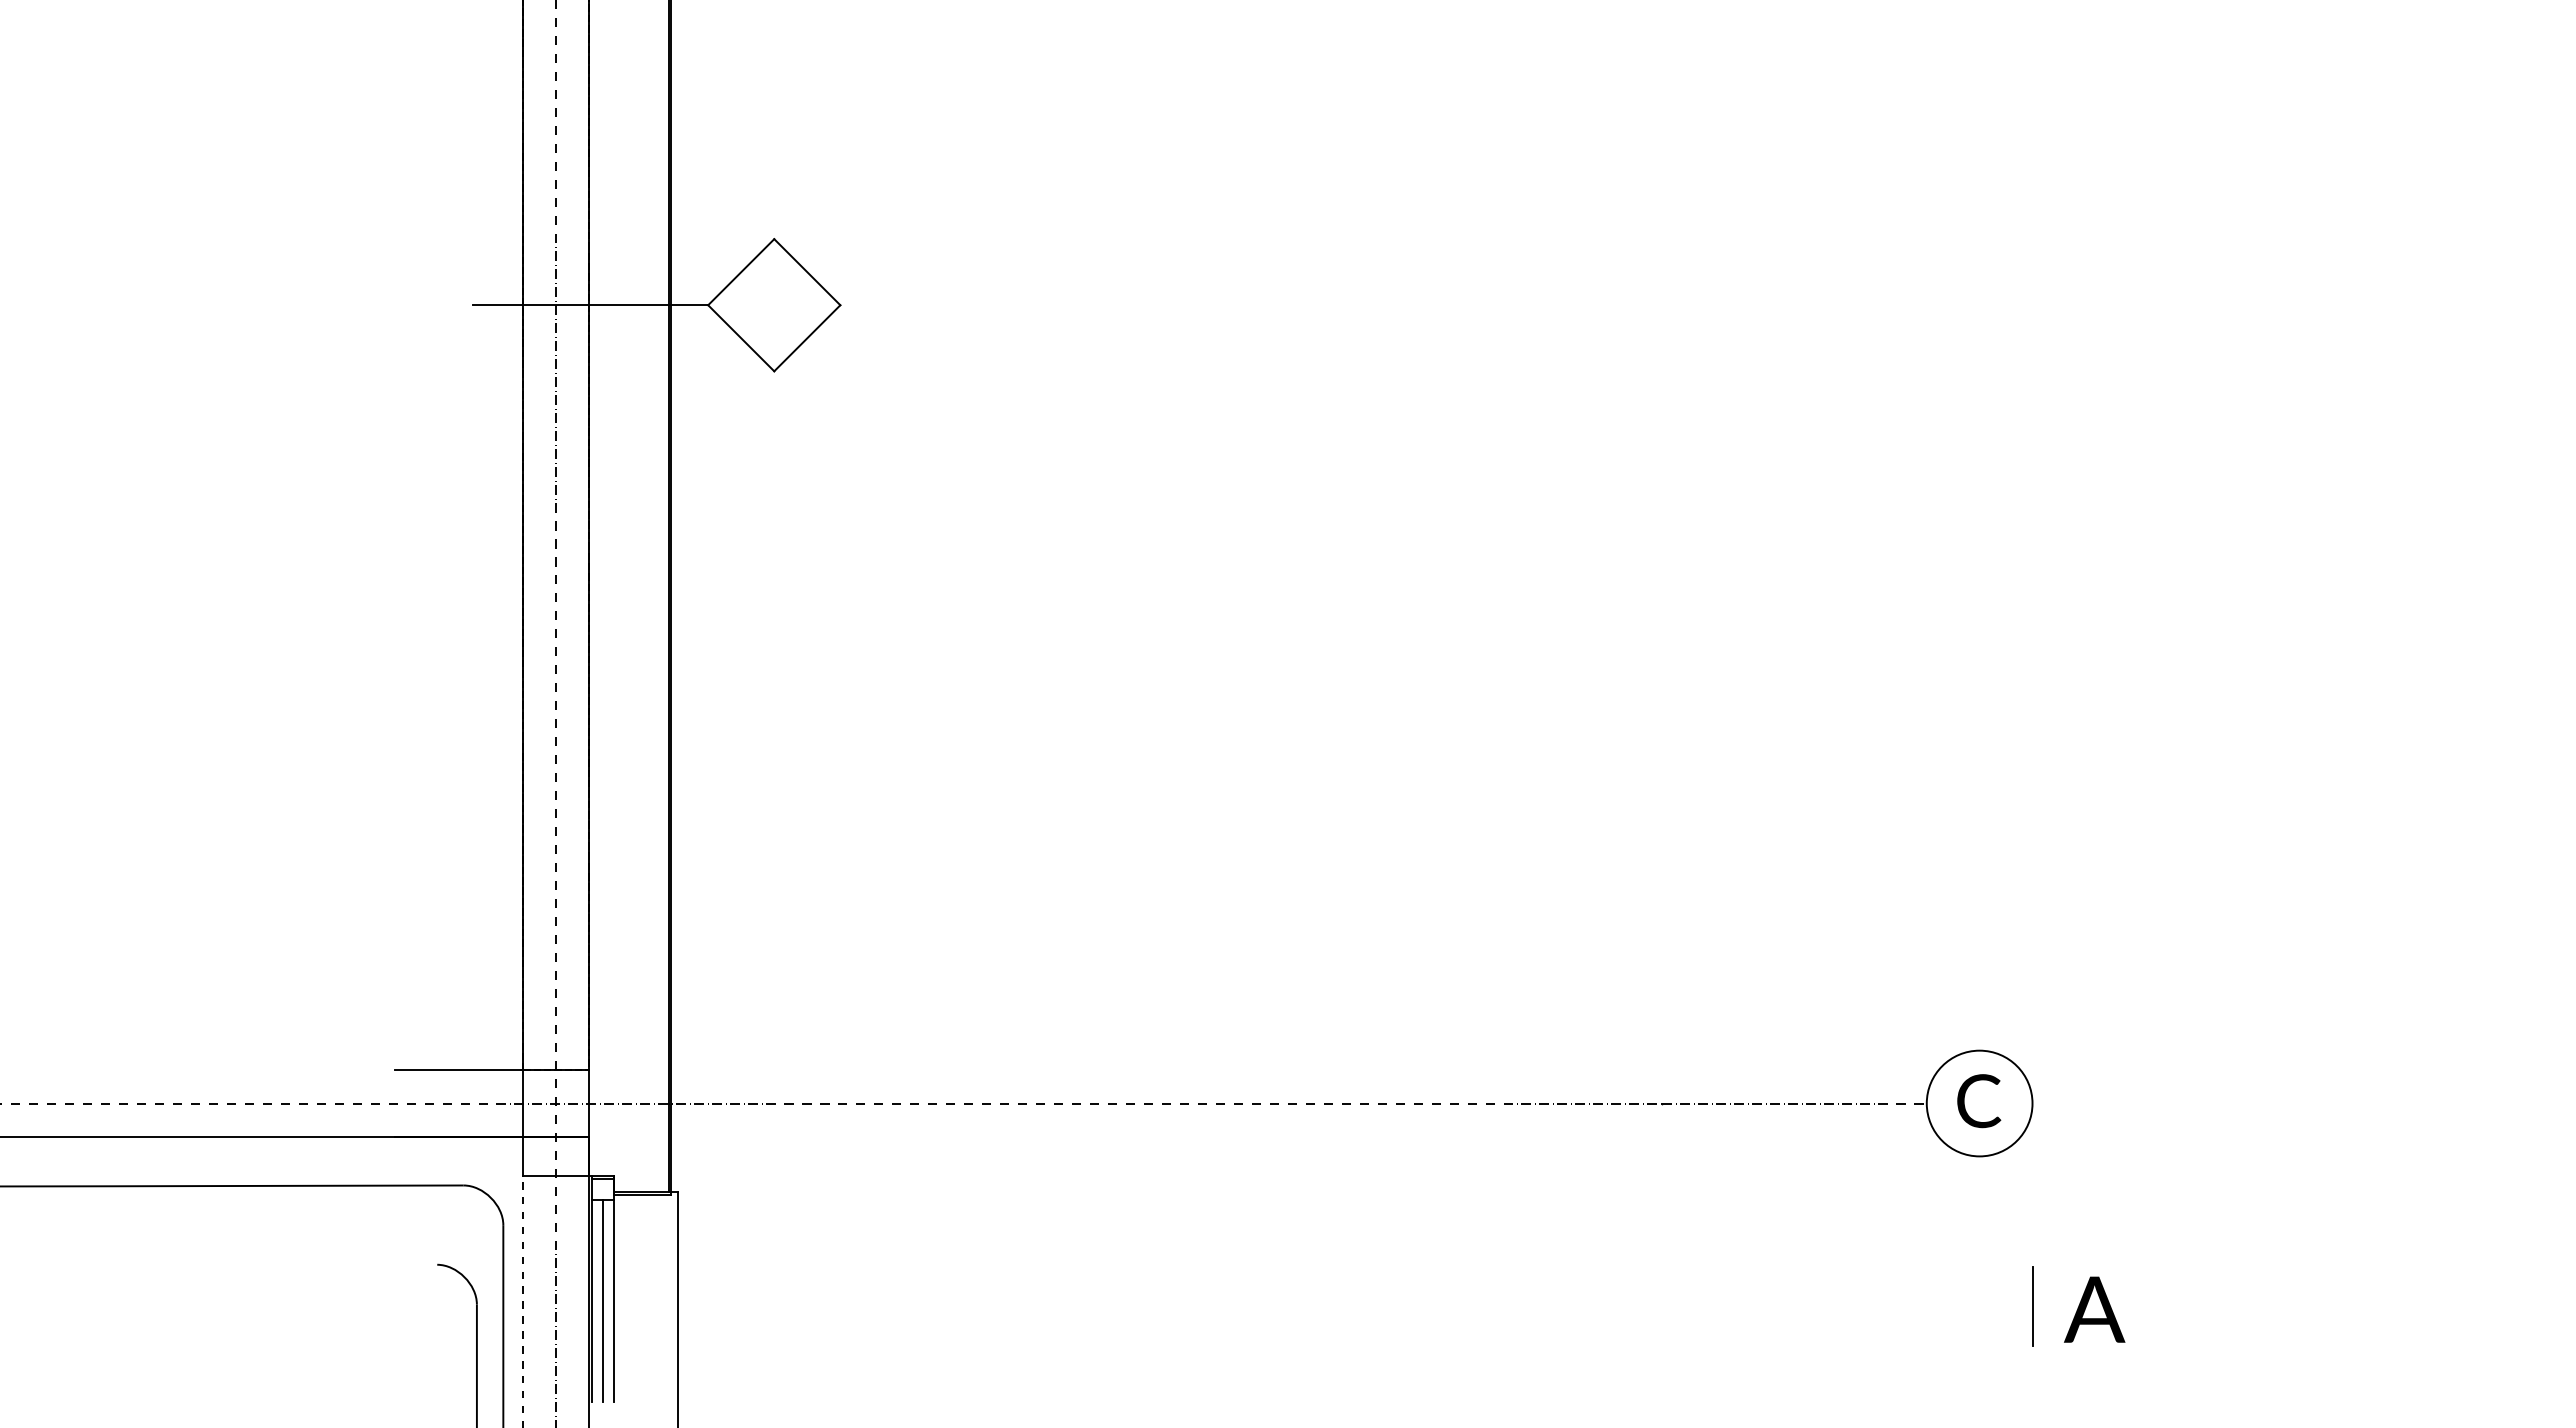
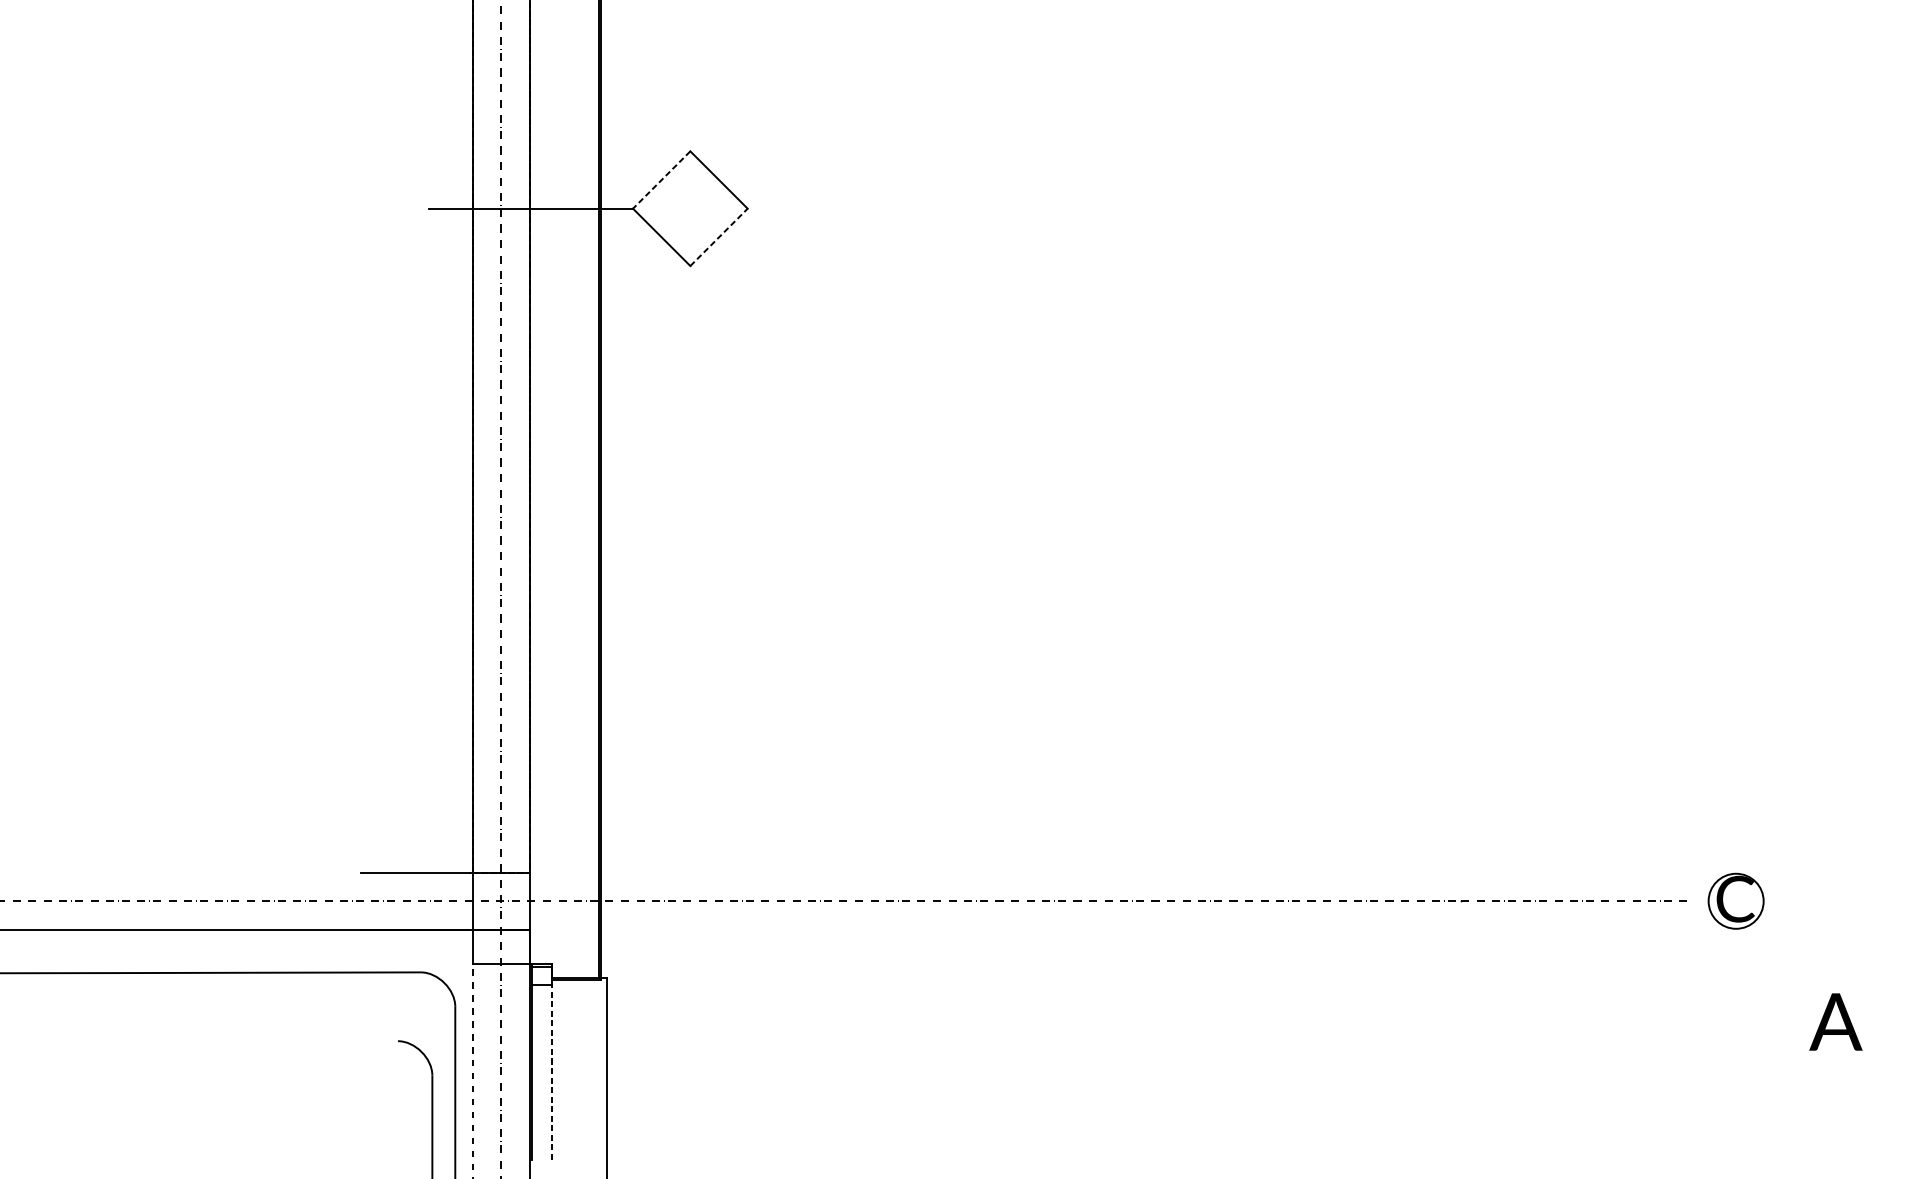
line: (741, 272) -> (661, 180), solid -> dashed
line: (807, 338) -> (719, 237), solid -> dashed
circle: (1979, 1103) -> (1736, 901), size x0.6
line: (603, 1300) -> (542, 1072), removed
line: (614, 1300) -> (551, 1072), solid -> dashed
line: (2032, 1306) -> (1781, 1077), removed
text: (2094, 1309) -> (1835, 1021), moved

